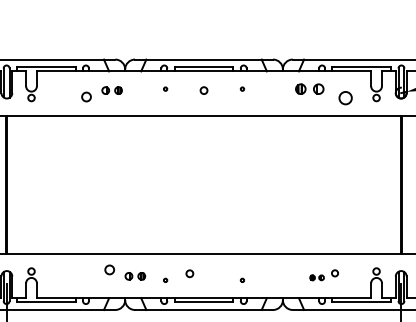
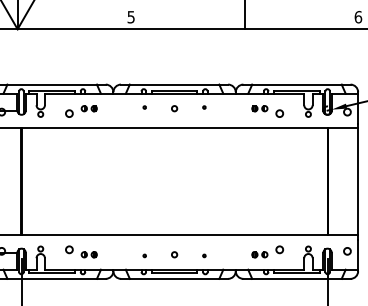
part: (102, 94) -> (81, 111), moved
part: (323, 94) -> (267, 111), size x0.71
part: (125, 272) -> (81, 251), moved
circle: (189, 273) -> (174, 254), moved
part: (323, 274) -> (267, 251), size x1.43

